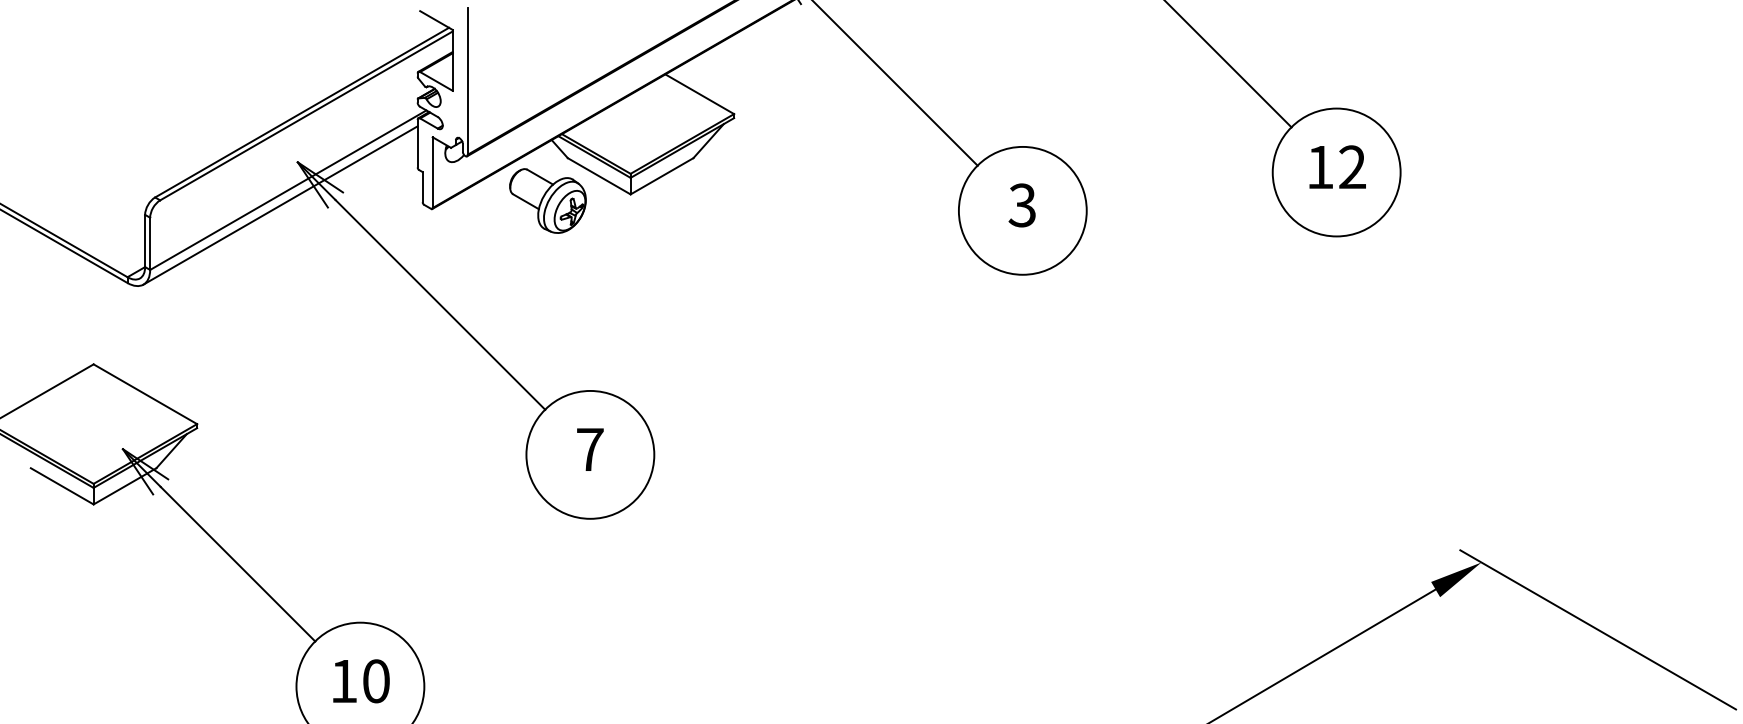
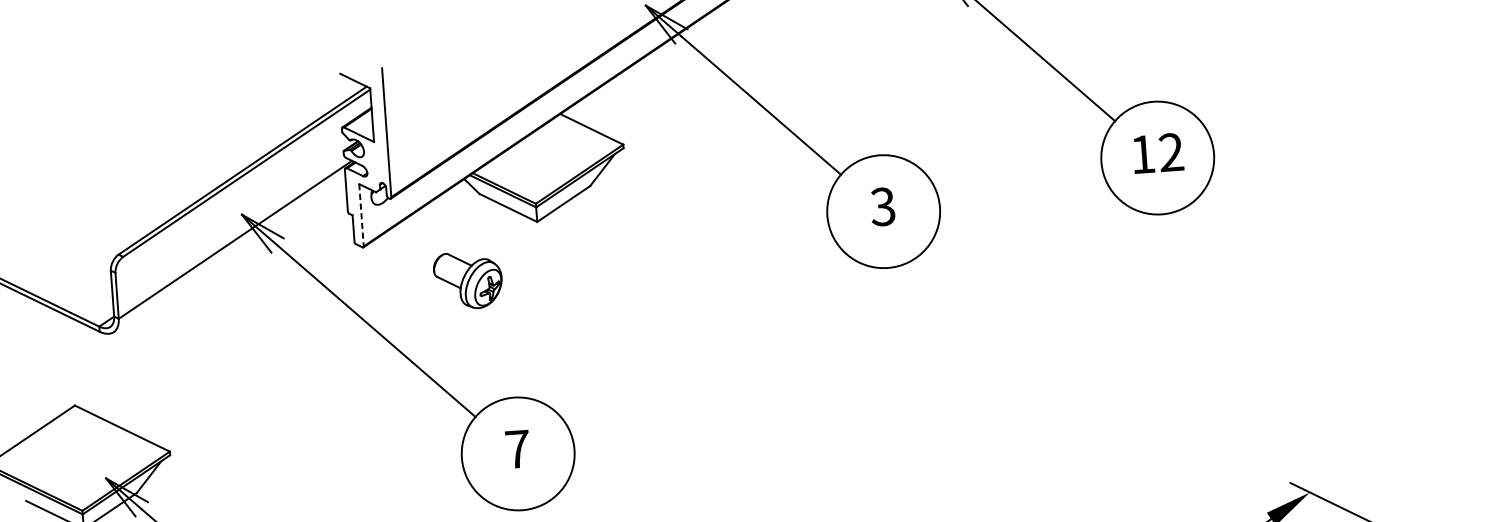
line: (432, 173) -> (361, 216), solid -> dashed
part: (547, 200) -> (467, 280), moved
line: (280, 205) -> (229, 253), removed

